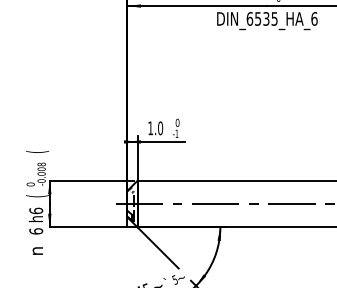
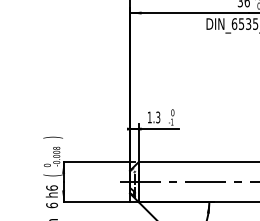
text: (160, 128) -> (158, 117), 1.0 -> 1.3
text: (37, 151) -> (53, 137), ( -> )

